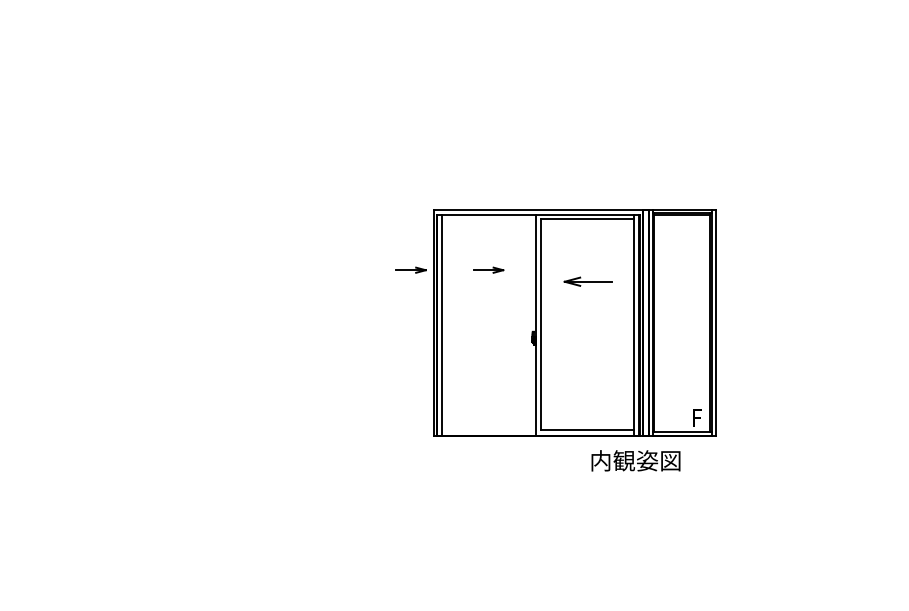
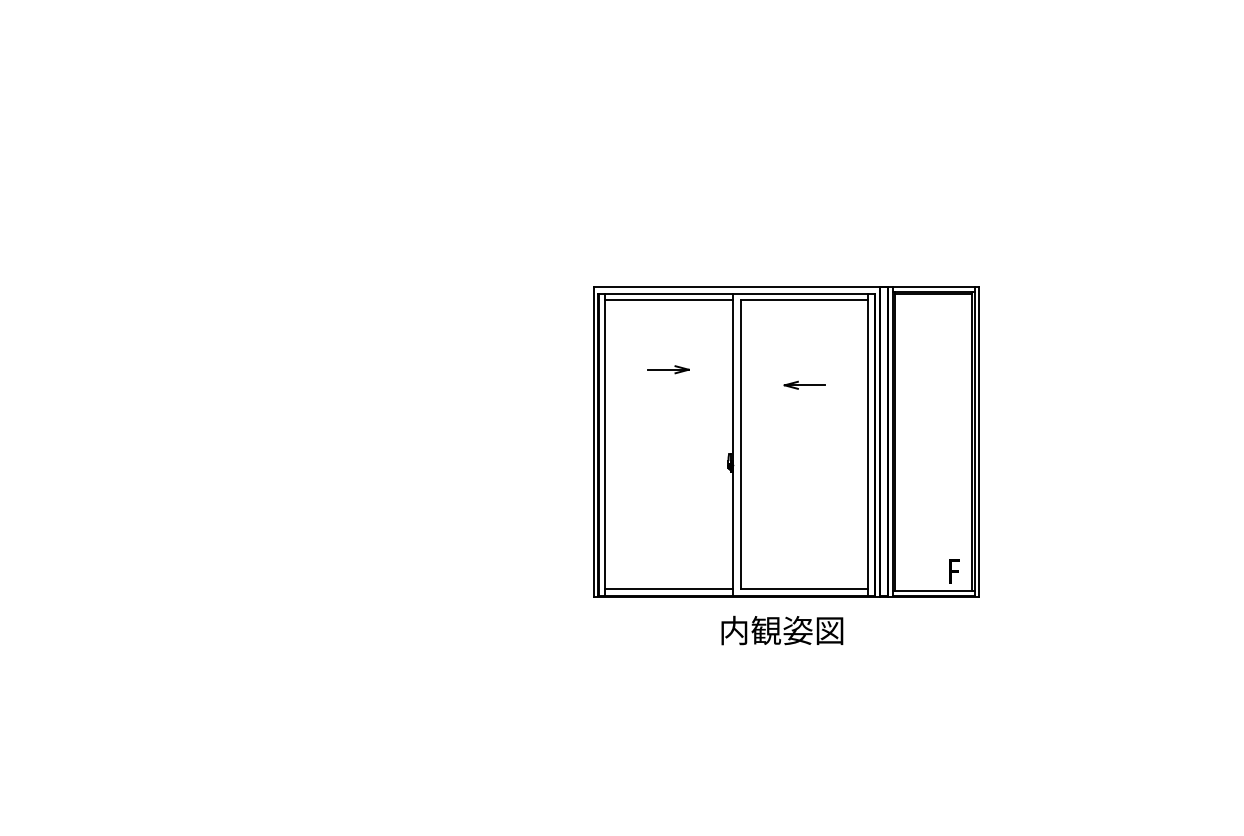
line: (488, 218) -> (668, 299), added
part: (411, 270) -> (562, 369), removed
part: (587, 281) -> (804, 384), size x0.62
line: (488, 430) -> (668, 588), added
text: (636, 460) -> (782, 630), moved

